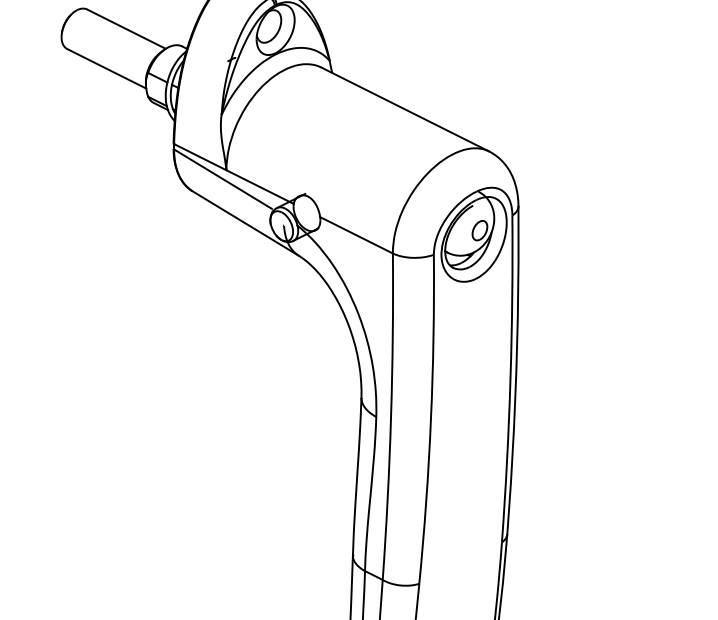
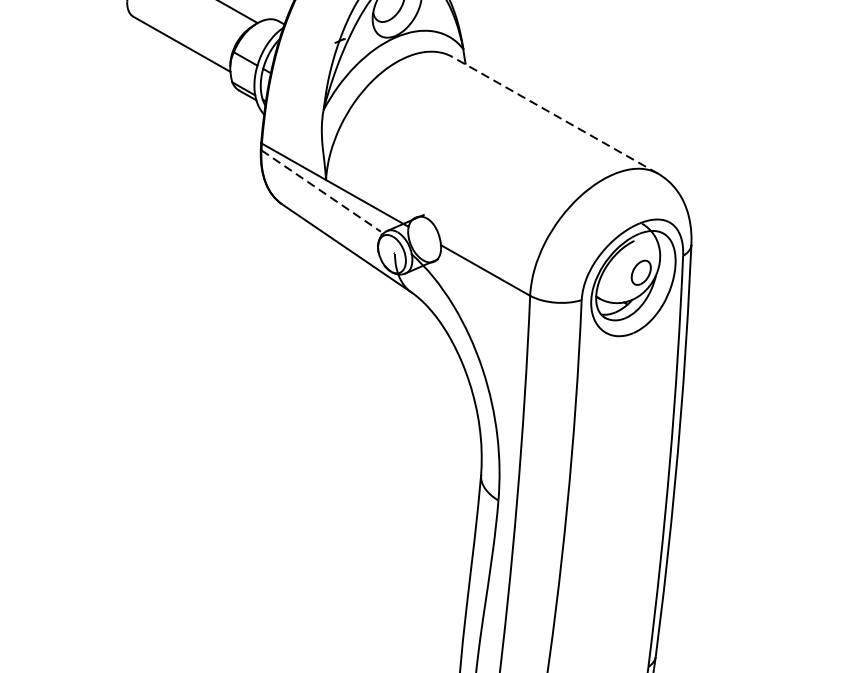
line: (405, 109) -> (555, 115), solid -> dashed
line: (223, 179) -> (321, 191), solid -> dashed

